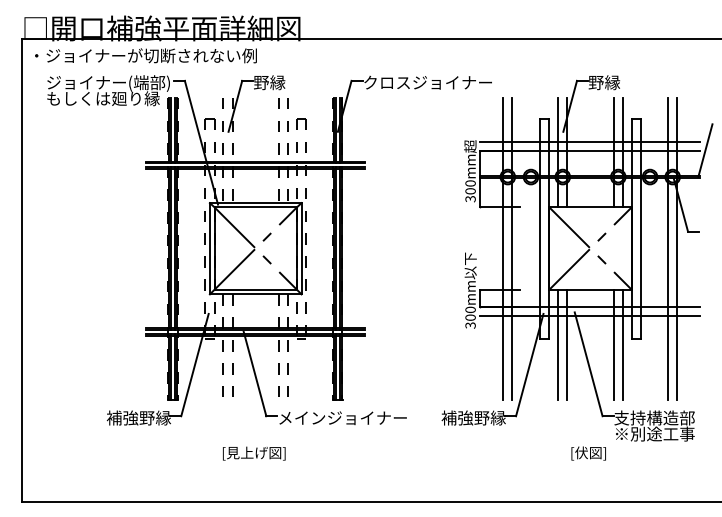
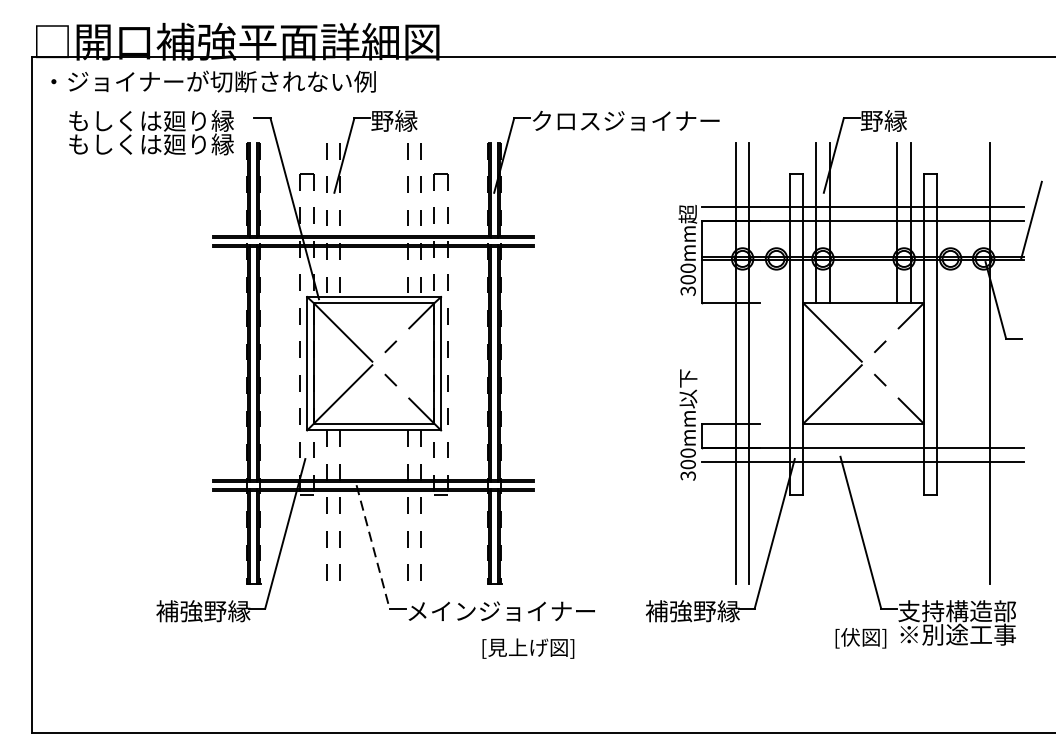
text: (108, 83) -> (158, 122), ジョイナー(端部) -> もしくは廻り縁
line: (668, 248) -> (977, 363), removed
line: (558, 344) -> (816, 503), removed
line: (567, 344) -> (829, 503), removed
line: (613, 344) -> (897, 503), removed
line: (622, 344) -> (910, 503), removed
line: (255, 374) -> (373, 547), solid -> dashed
text: (254, 453) -> (528, 648), moved
text: (588, 453) -> (860, 638), moved

